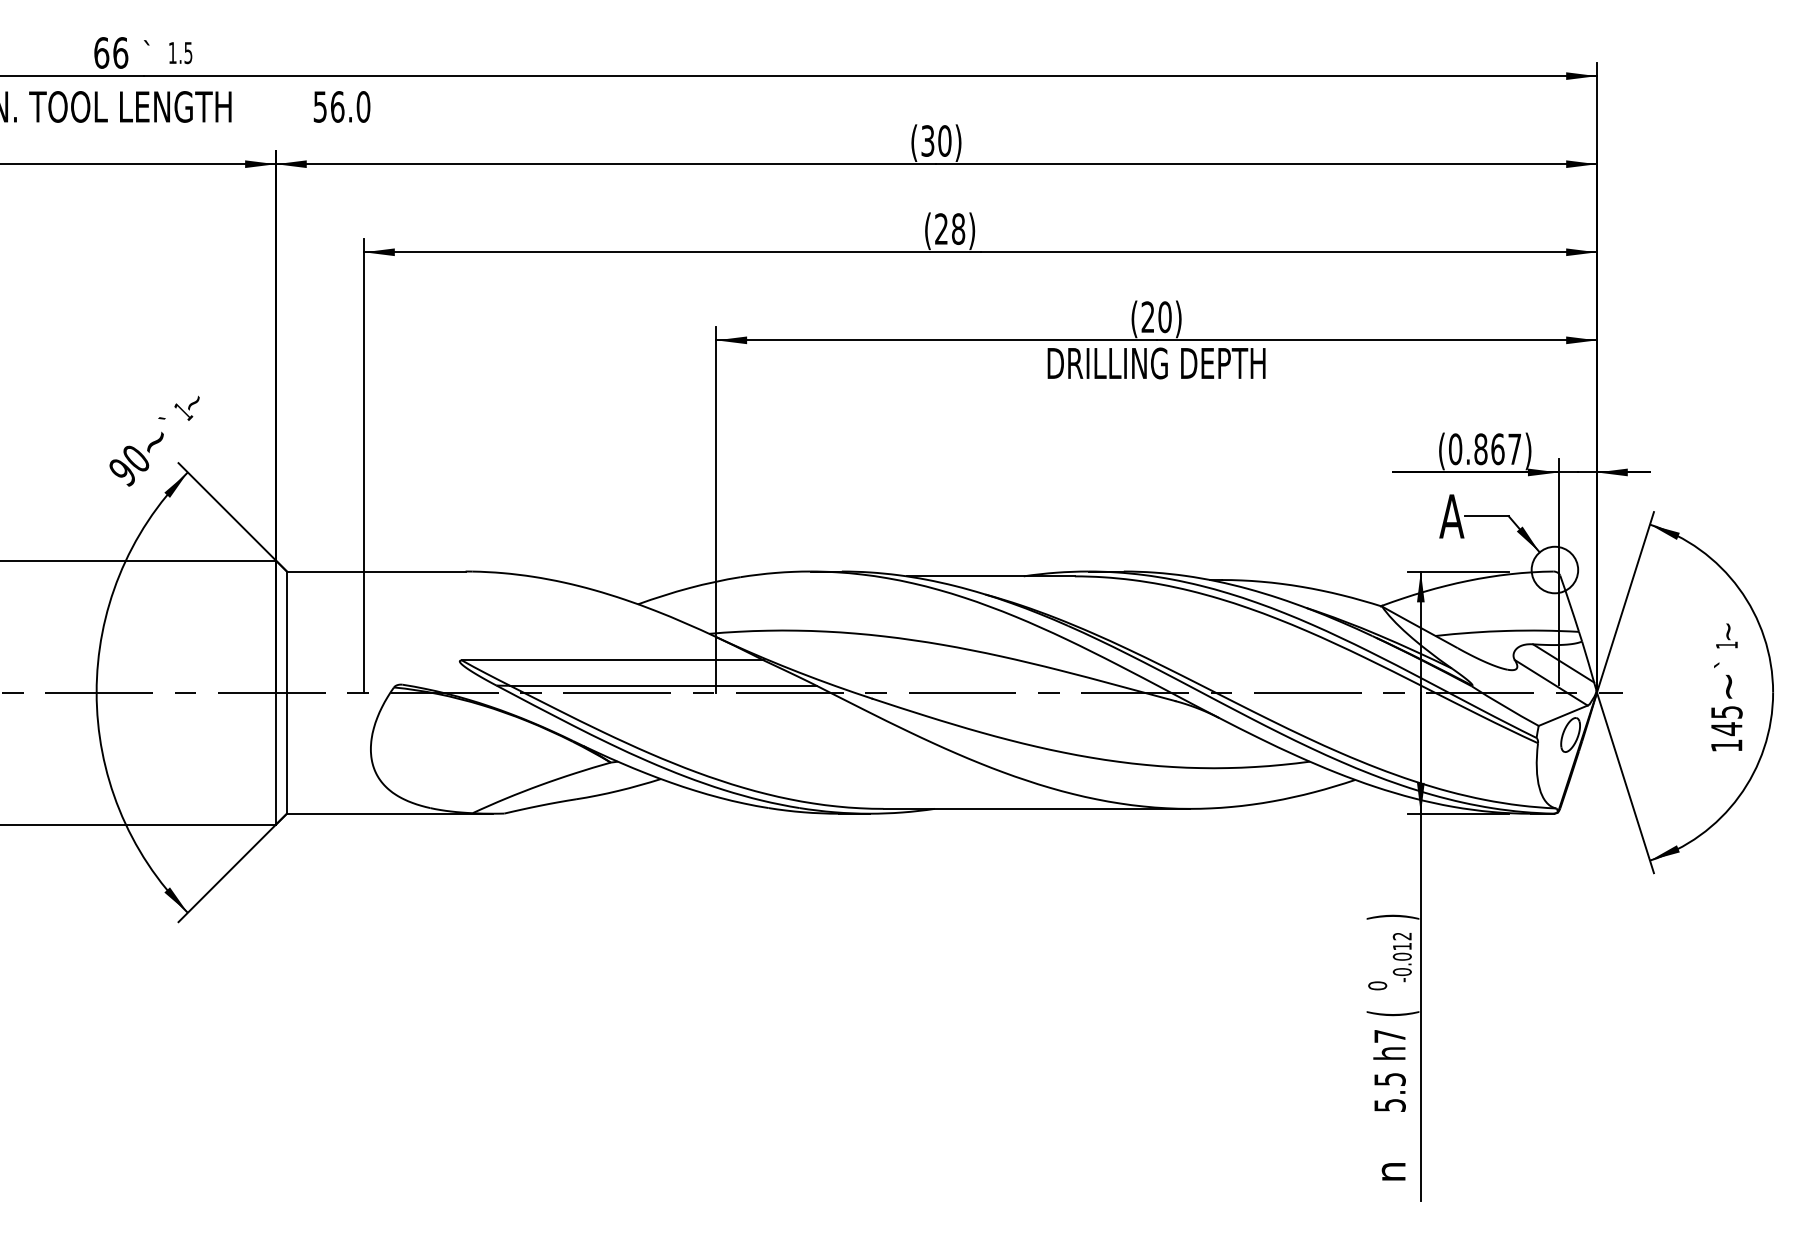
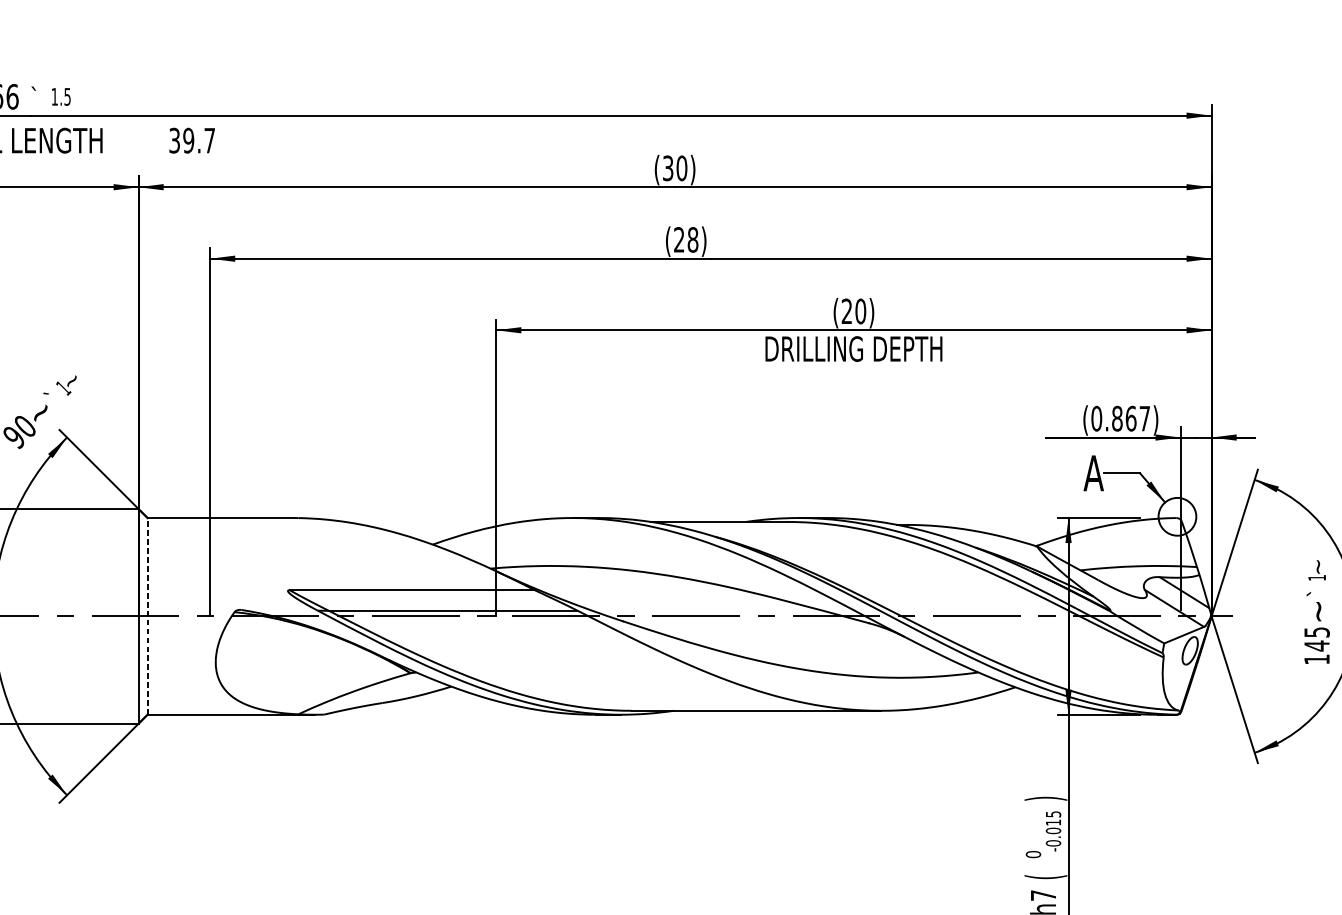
text: (342, 106) -> (192, 140), 56.0 -> 39.7
line: (286, 692) -> (147, 616), solid -> dashed
text: (1401, 936) -> (1052, 814), -0.012 -> -0.015

